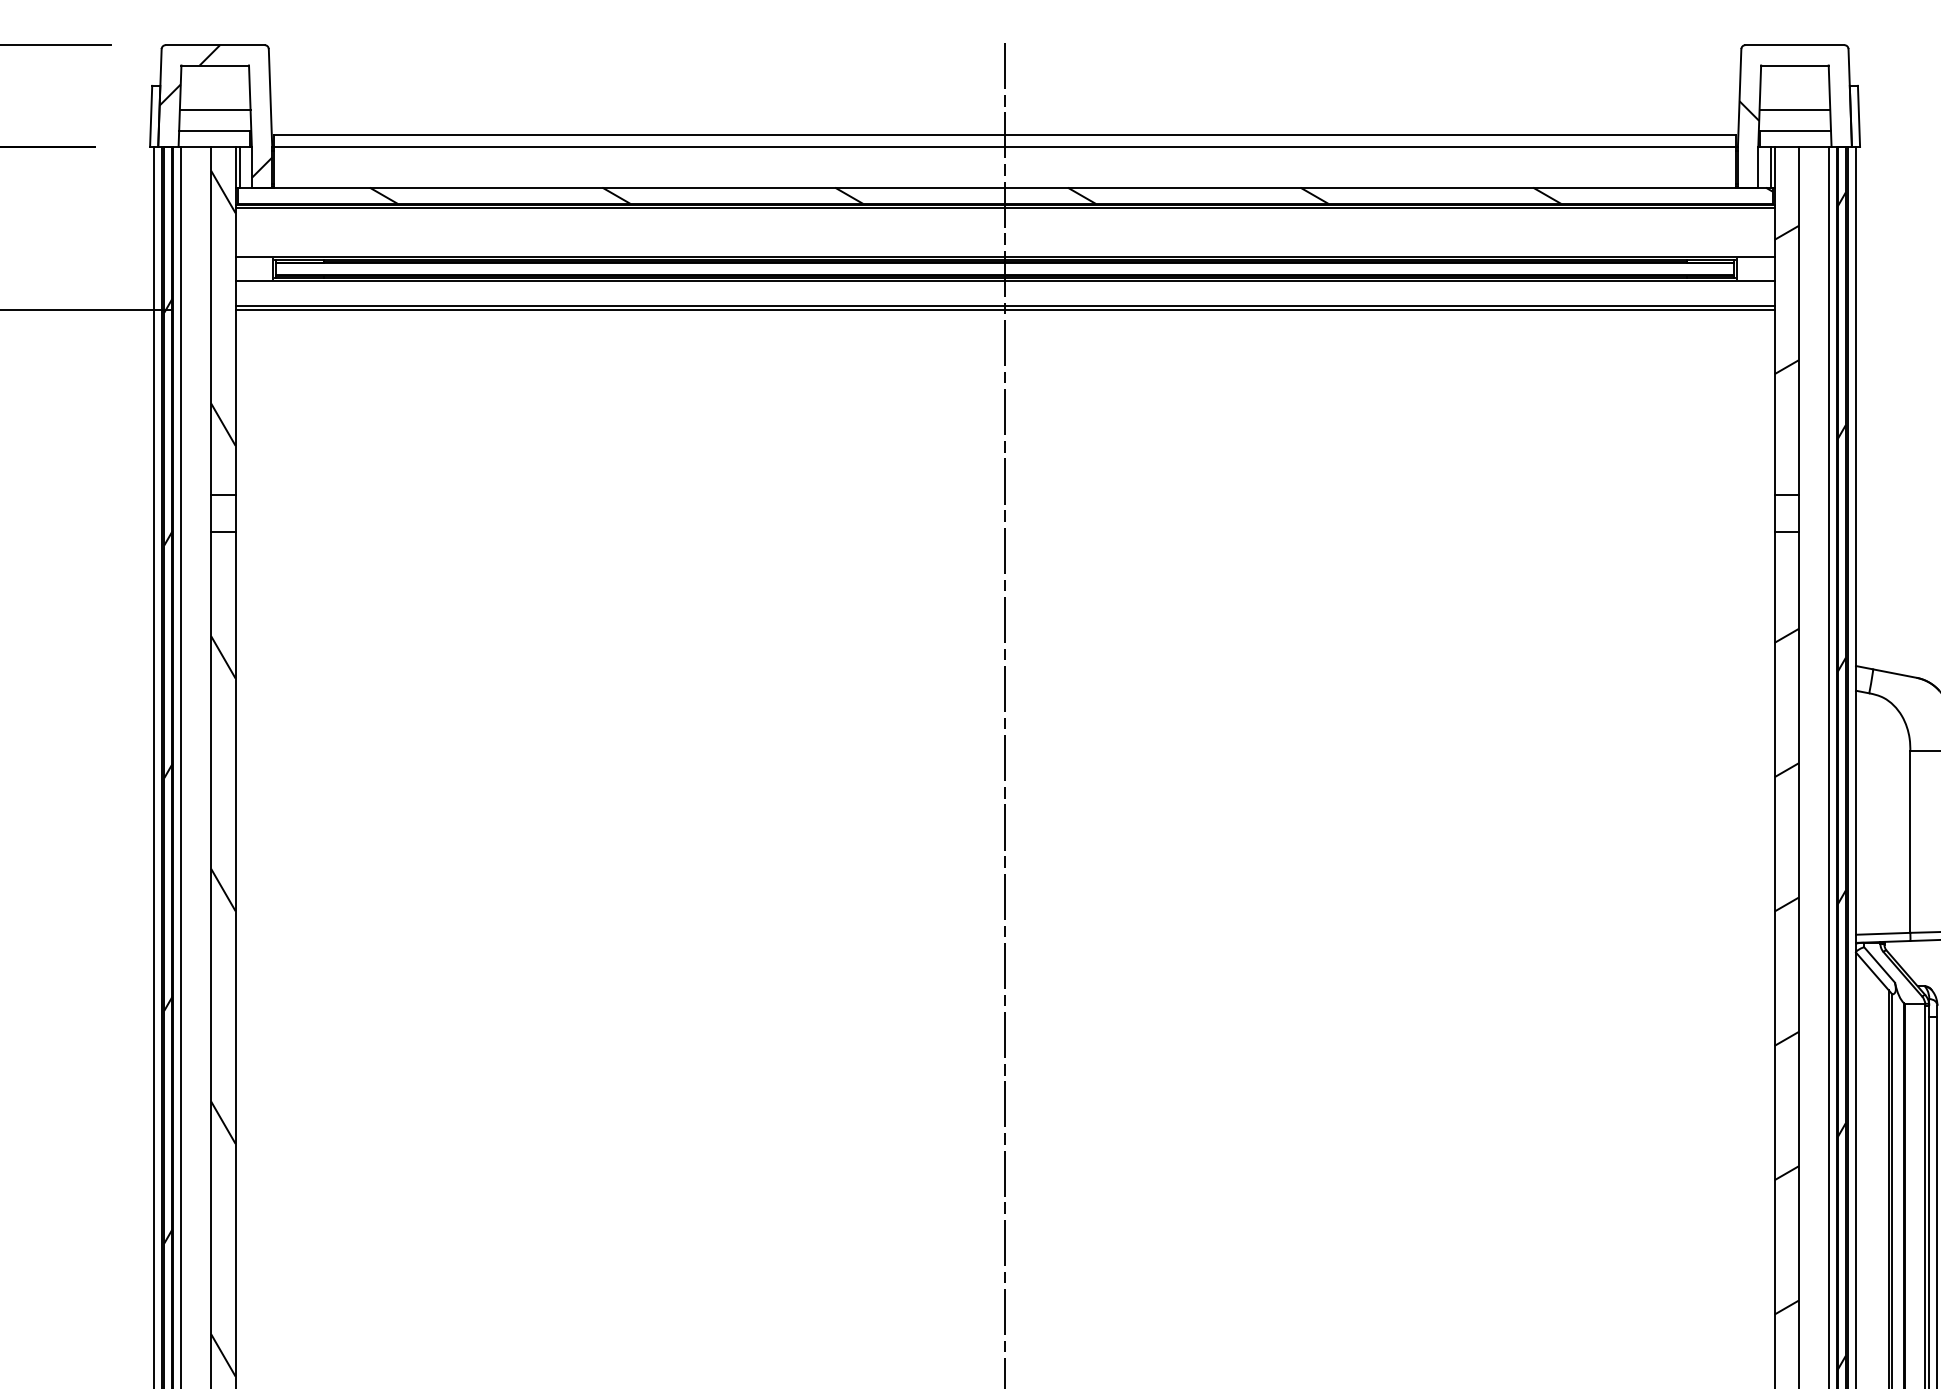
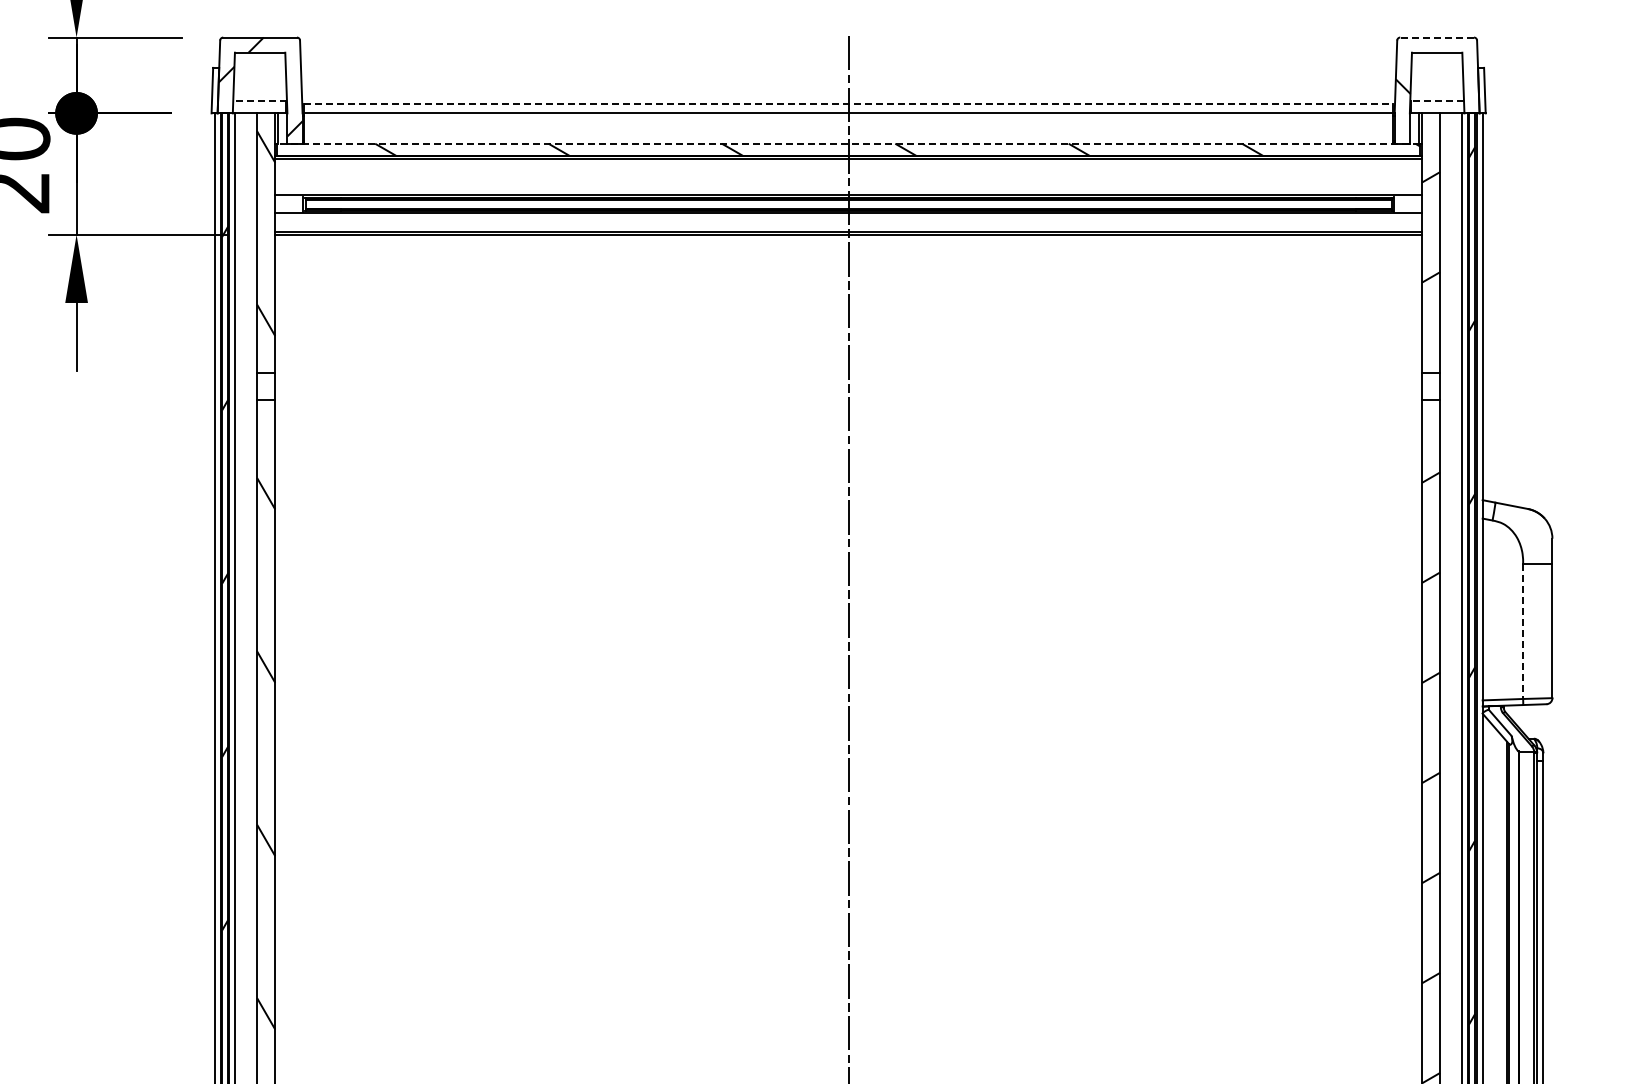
line: (1795, 45) -> (1437, 37), solid -> dashed
line: (214, 110) -> (259, 86), removed
line: (1794, 110) -> (1436, 86), removed
line: (215, 130) -> (260, 101), solid -> dashed
line: (1795, 130) -> (1437, 101), solid -> dashed
line: (1004, 135) -> (848, 104), solid -> dashed
line: (1004, 187) -> (848, 143), solid -> dashed
line: (1910, 842) -> (1523, 631), solid -> dashed

